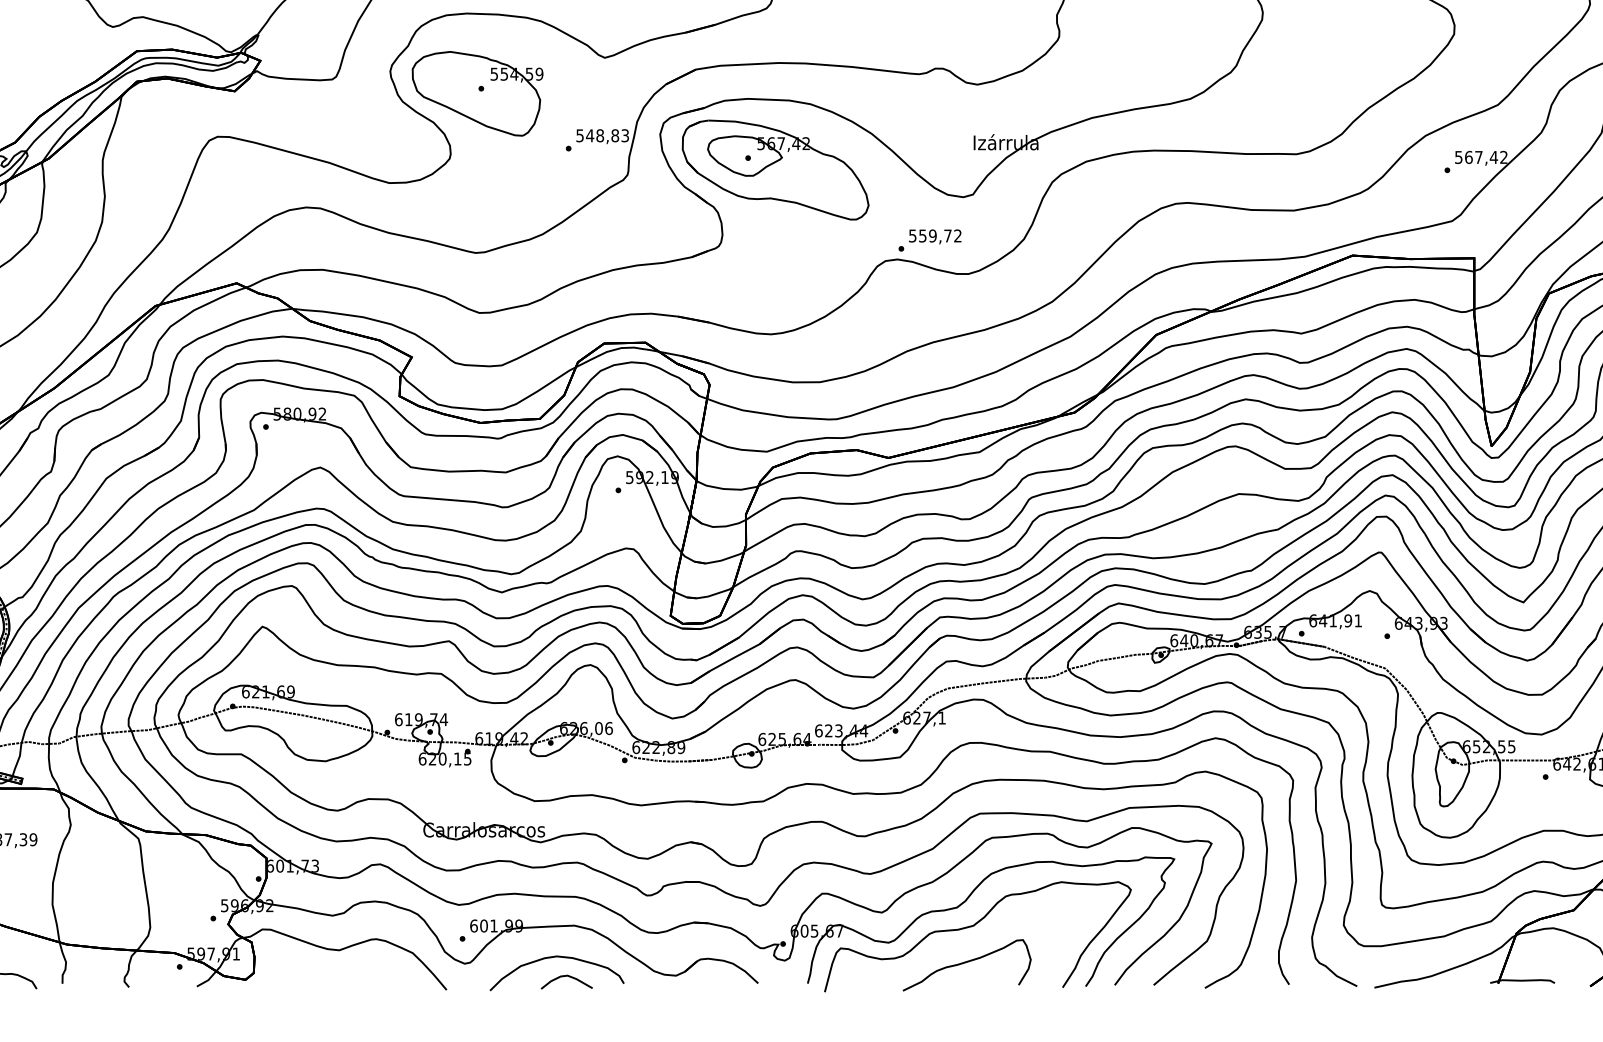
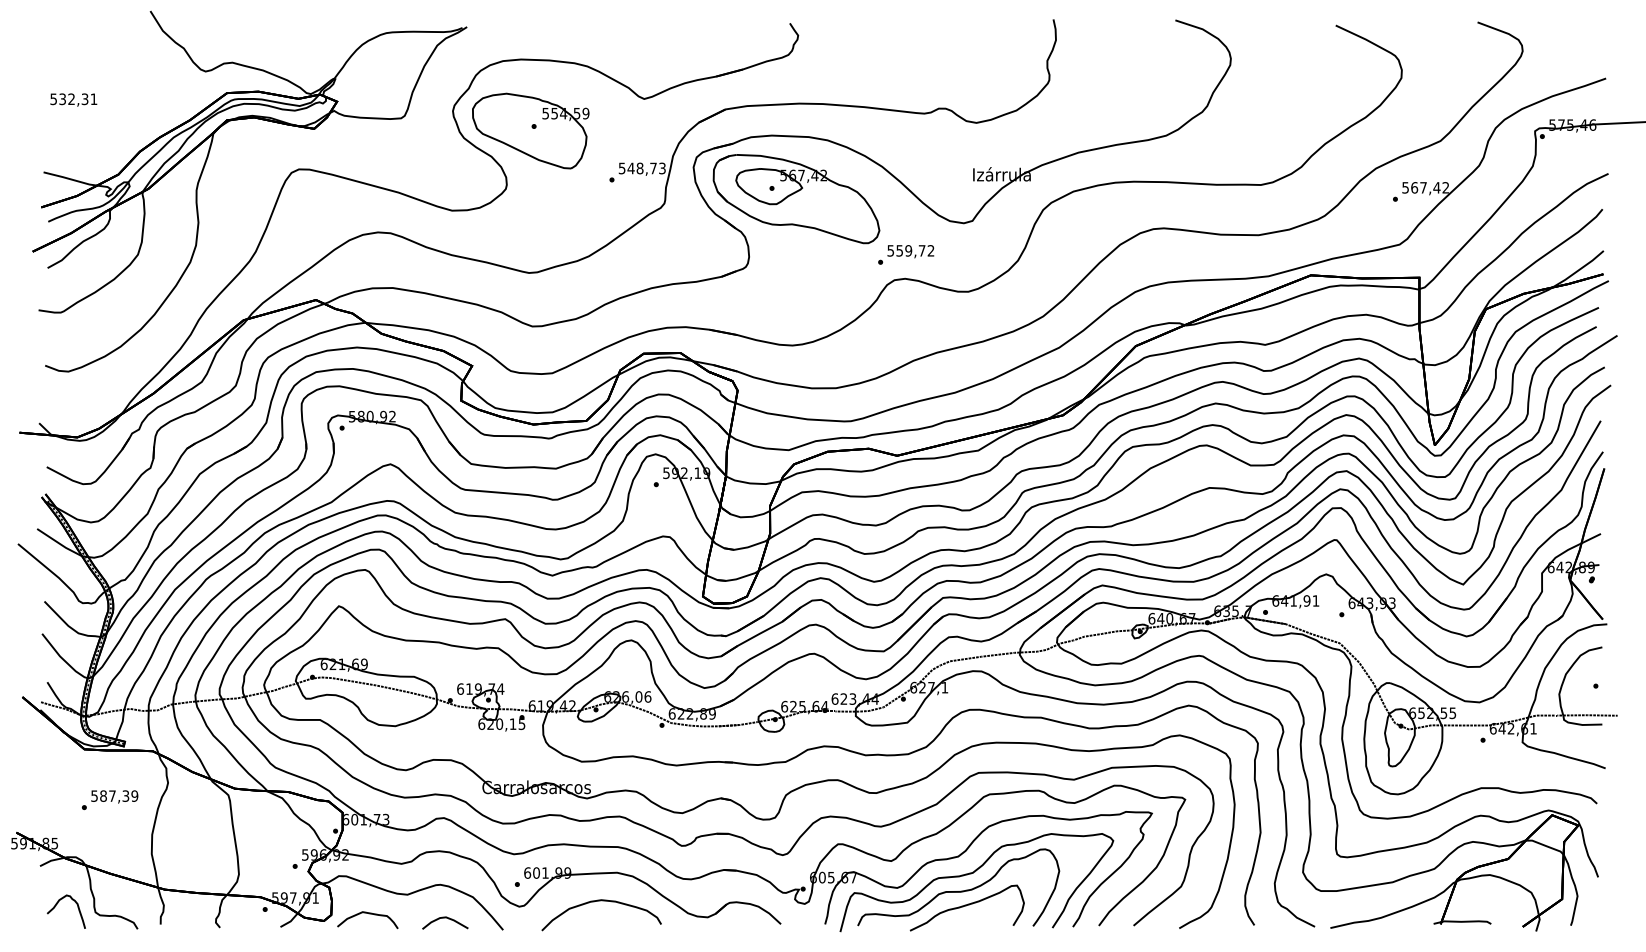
text: (615, 135) -> (653, 168), 548,83 -> 548,73
text: (930, 240) -> (906, 254), moved
curve: (959, 945) -> (960, 890), added
curve: (295, 972) -> (368, 914), added
curve: (567, 976) -> (445, 918), moved

